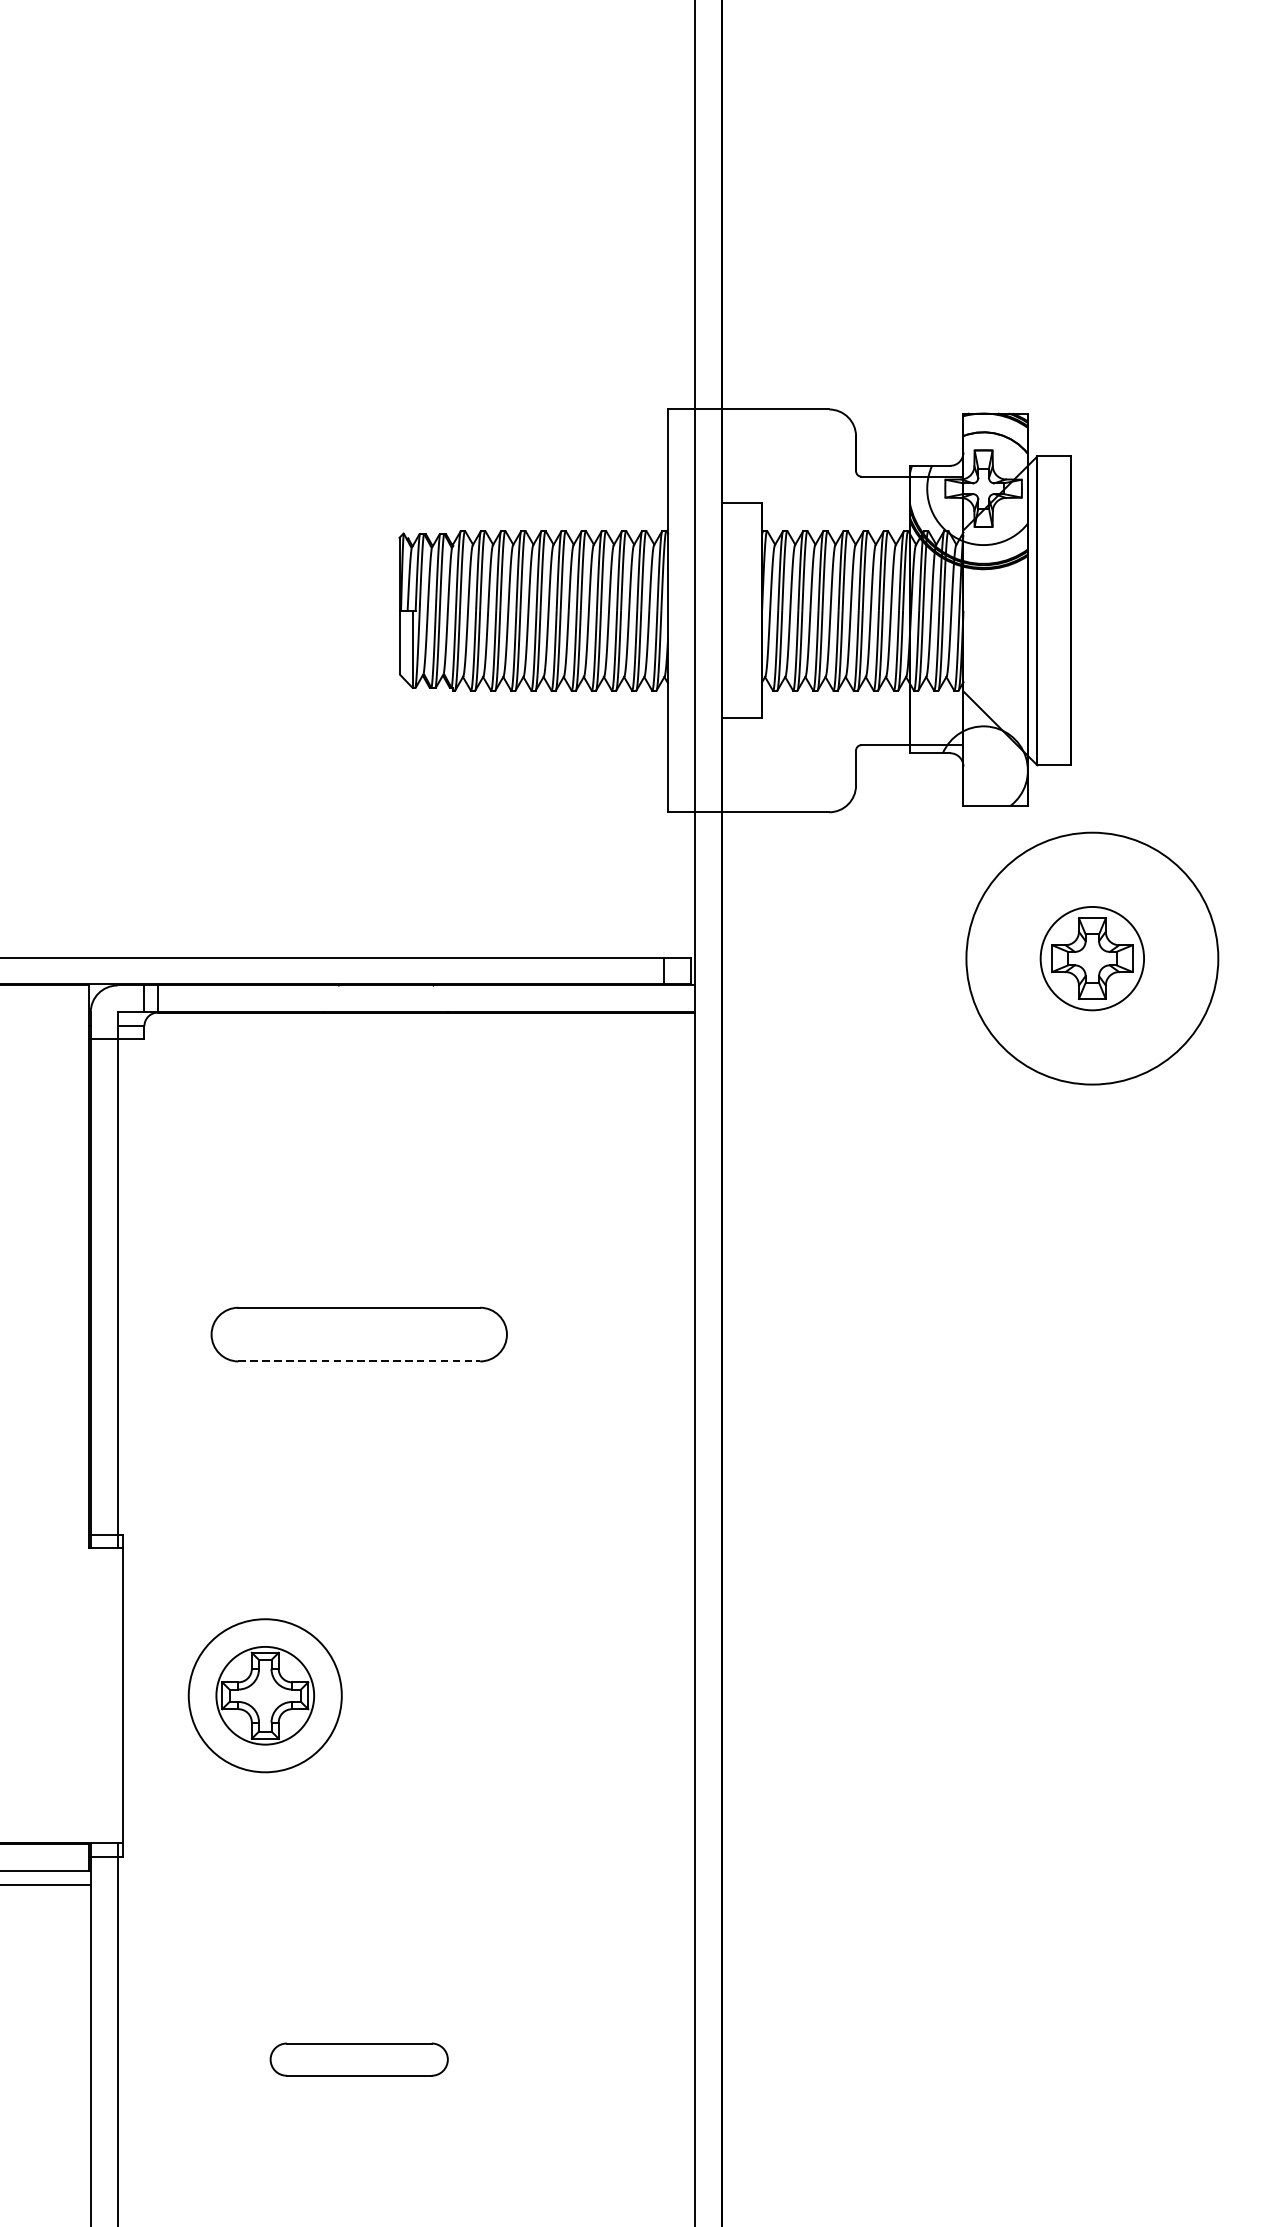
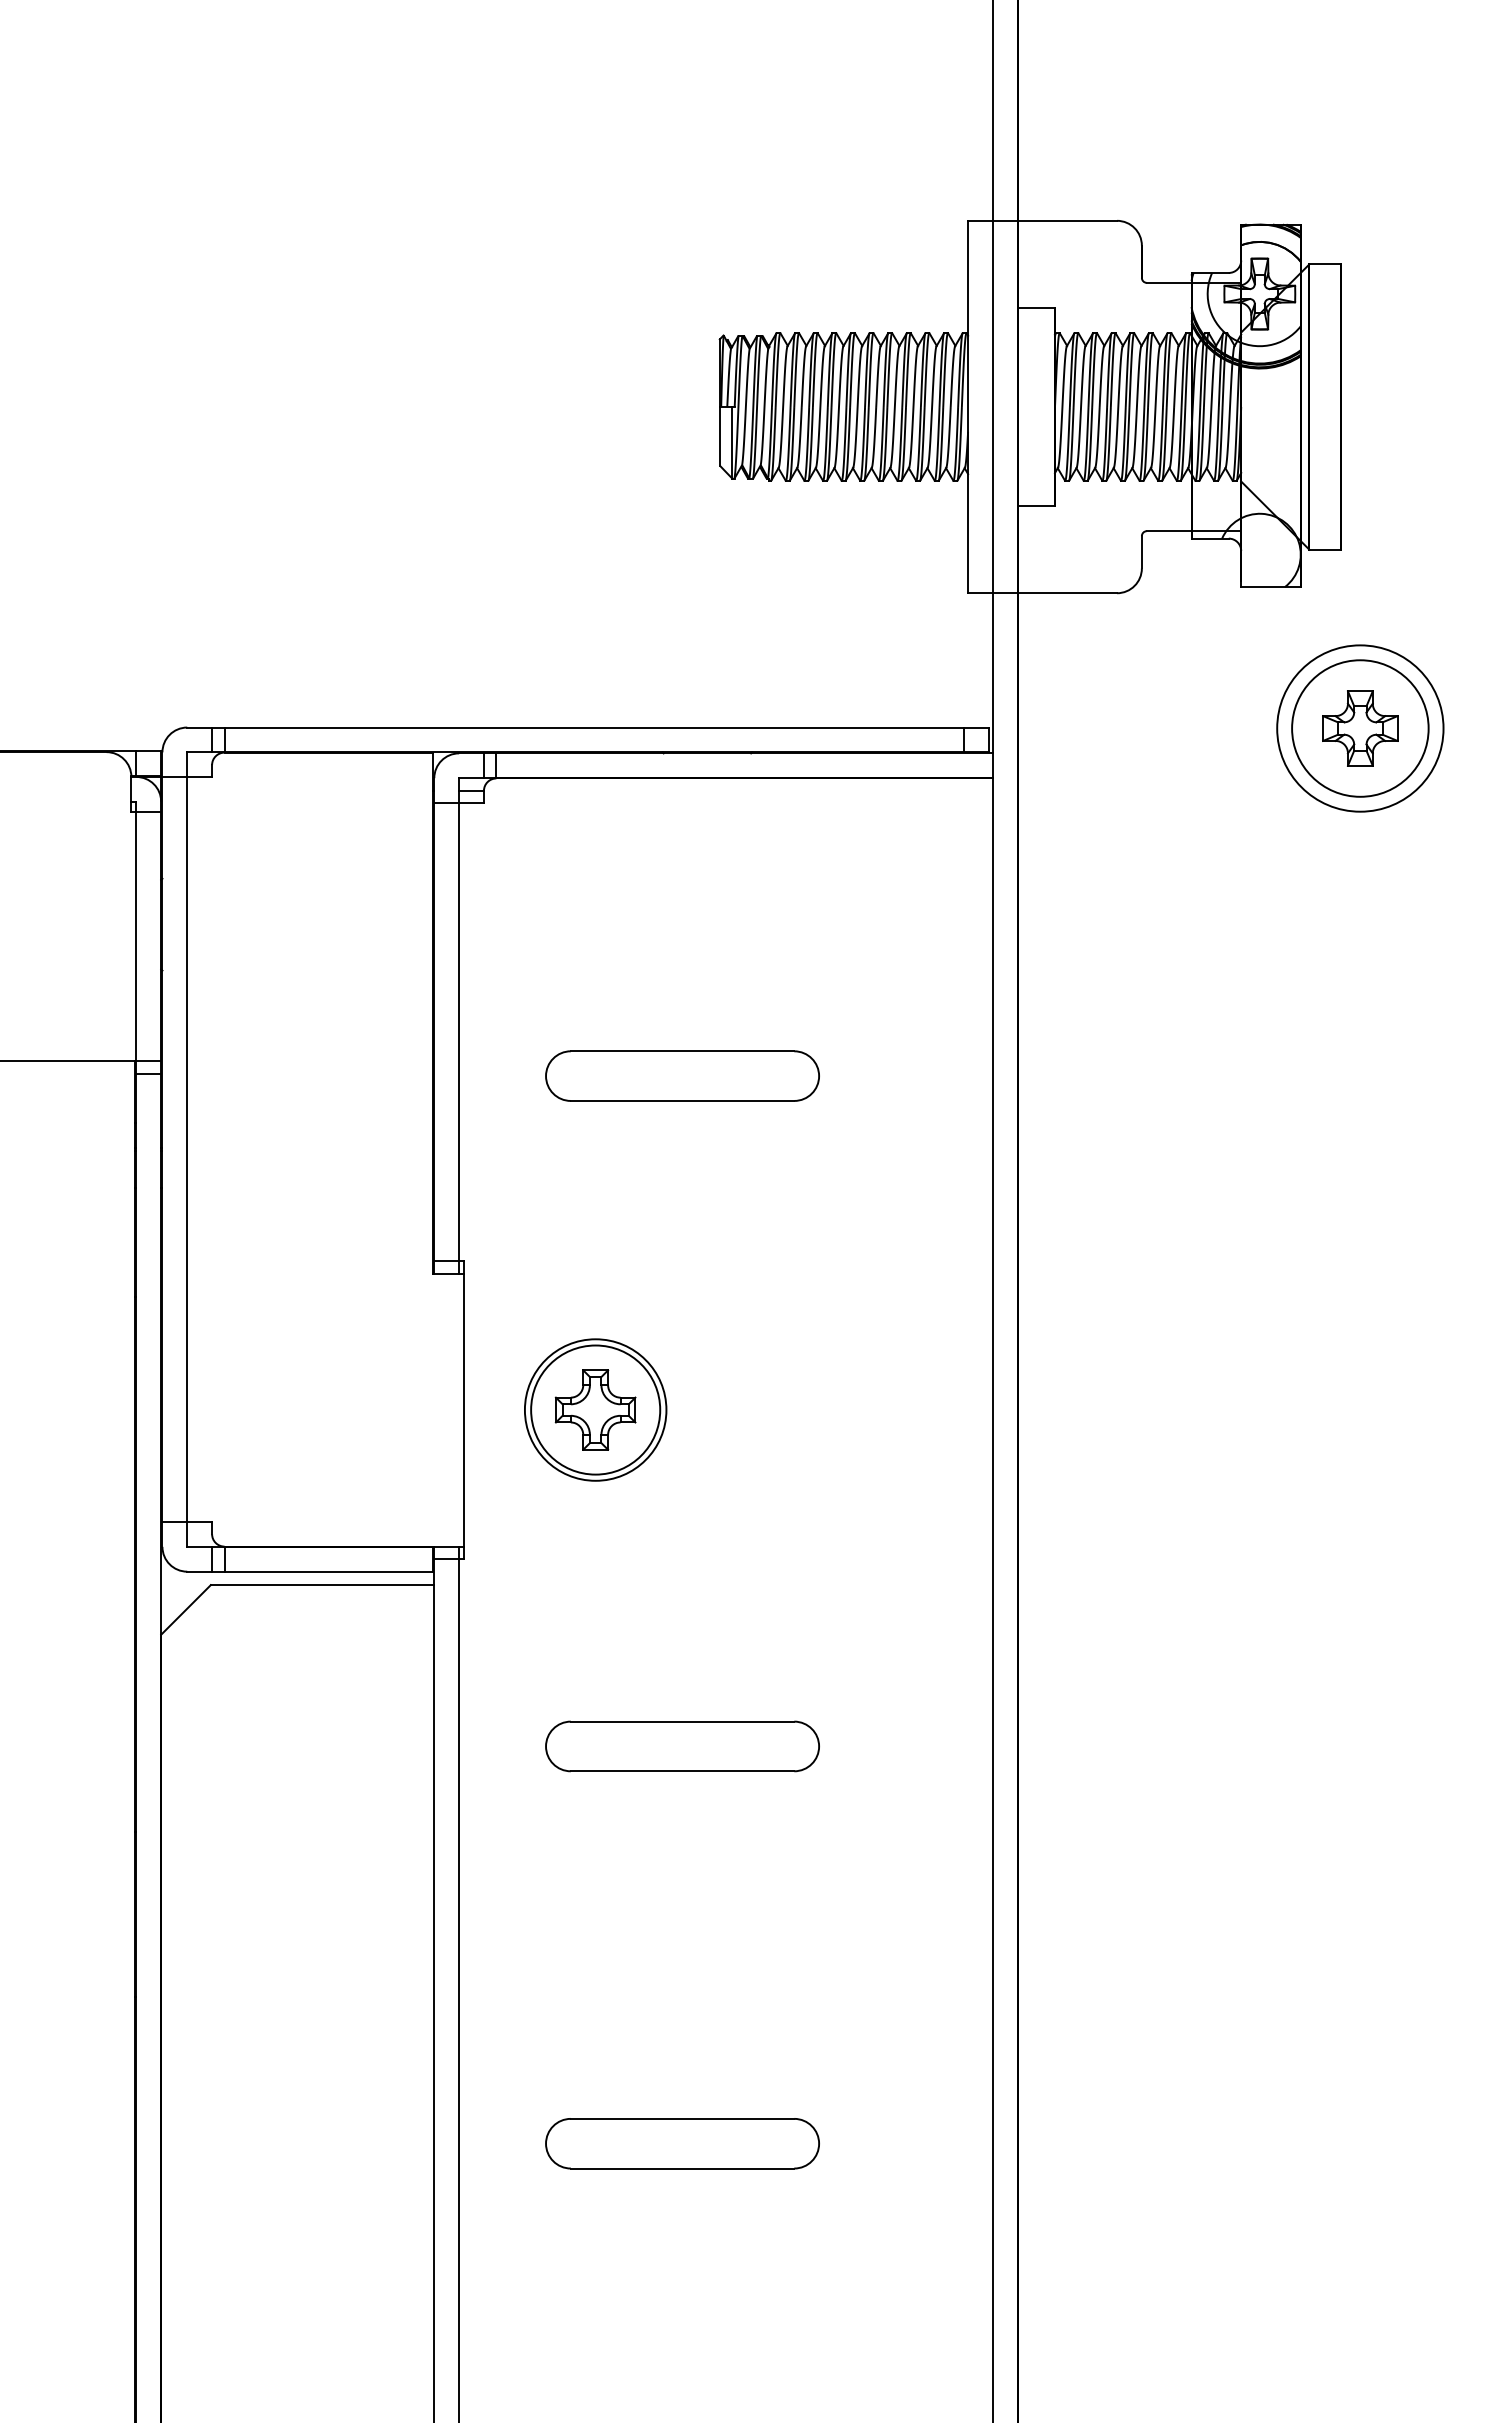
circle: (1092, 958) -> (1360, 728), size x0.71
circle: (1092, 958) -> (1360, 728), size x1.43
line: (359, 1360) -> (682, 1100), dashed -> solid
circle: (265, 1695) -> (595, 1409), size x1.43
part: (359, 2059) -> (682, 1746), size x1.67

